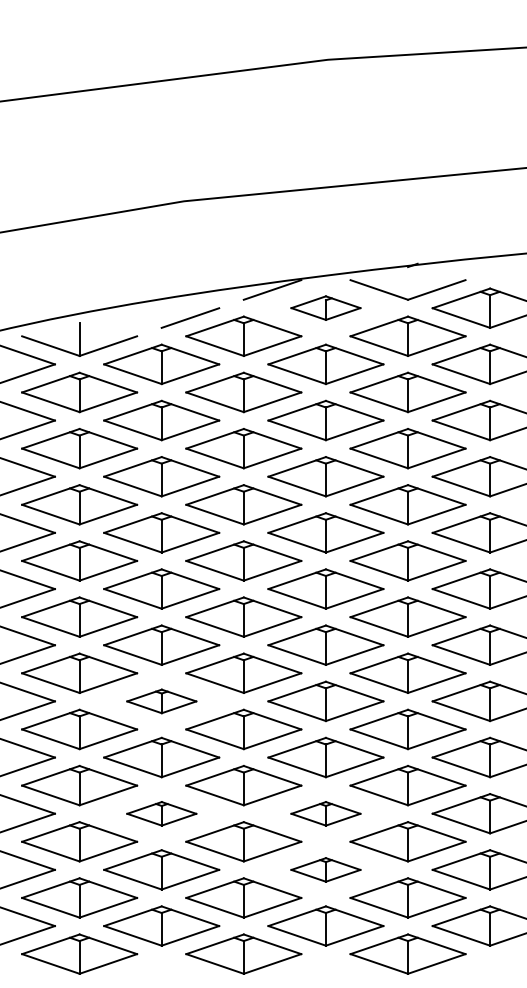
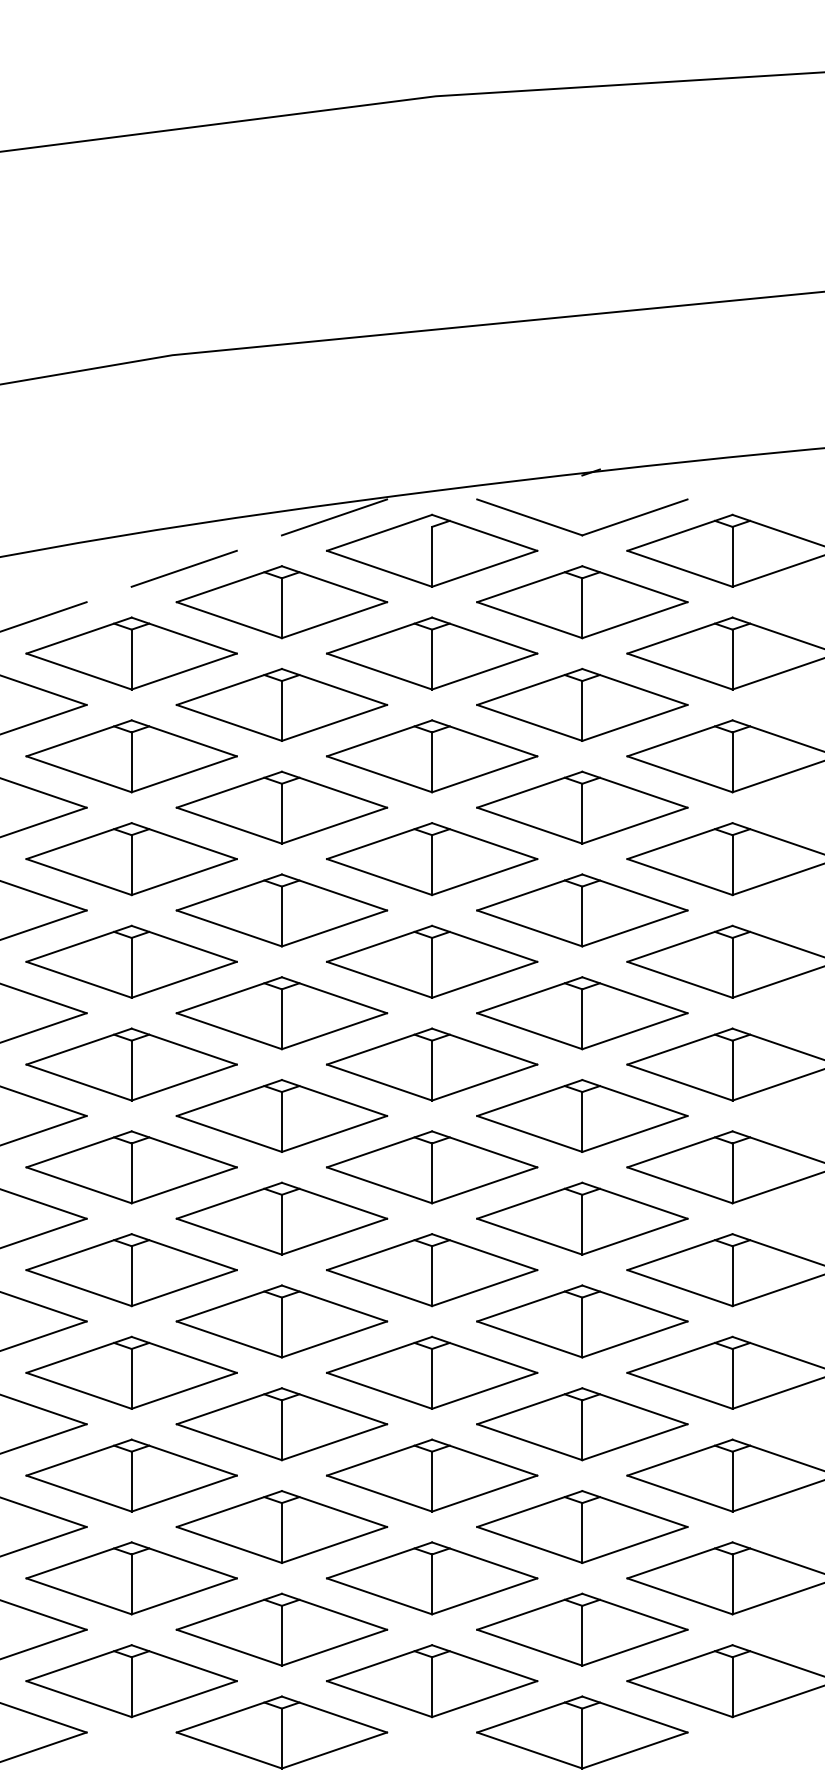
part: (325, 307) -> (431, 549), size x1.67
part: (161, 701) -> (131, 1270), size x1.67
part: (161, 813) -> (131, 1475), size x1.67
part: (325, 813) -> (431, 1475), size x1.67
part: (325, 869) -> (431, 1577), size x1.67

